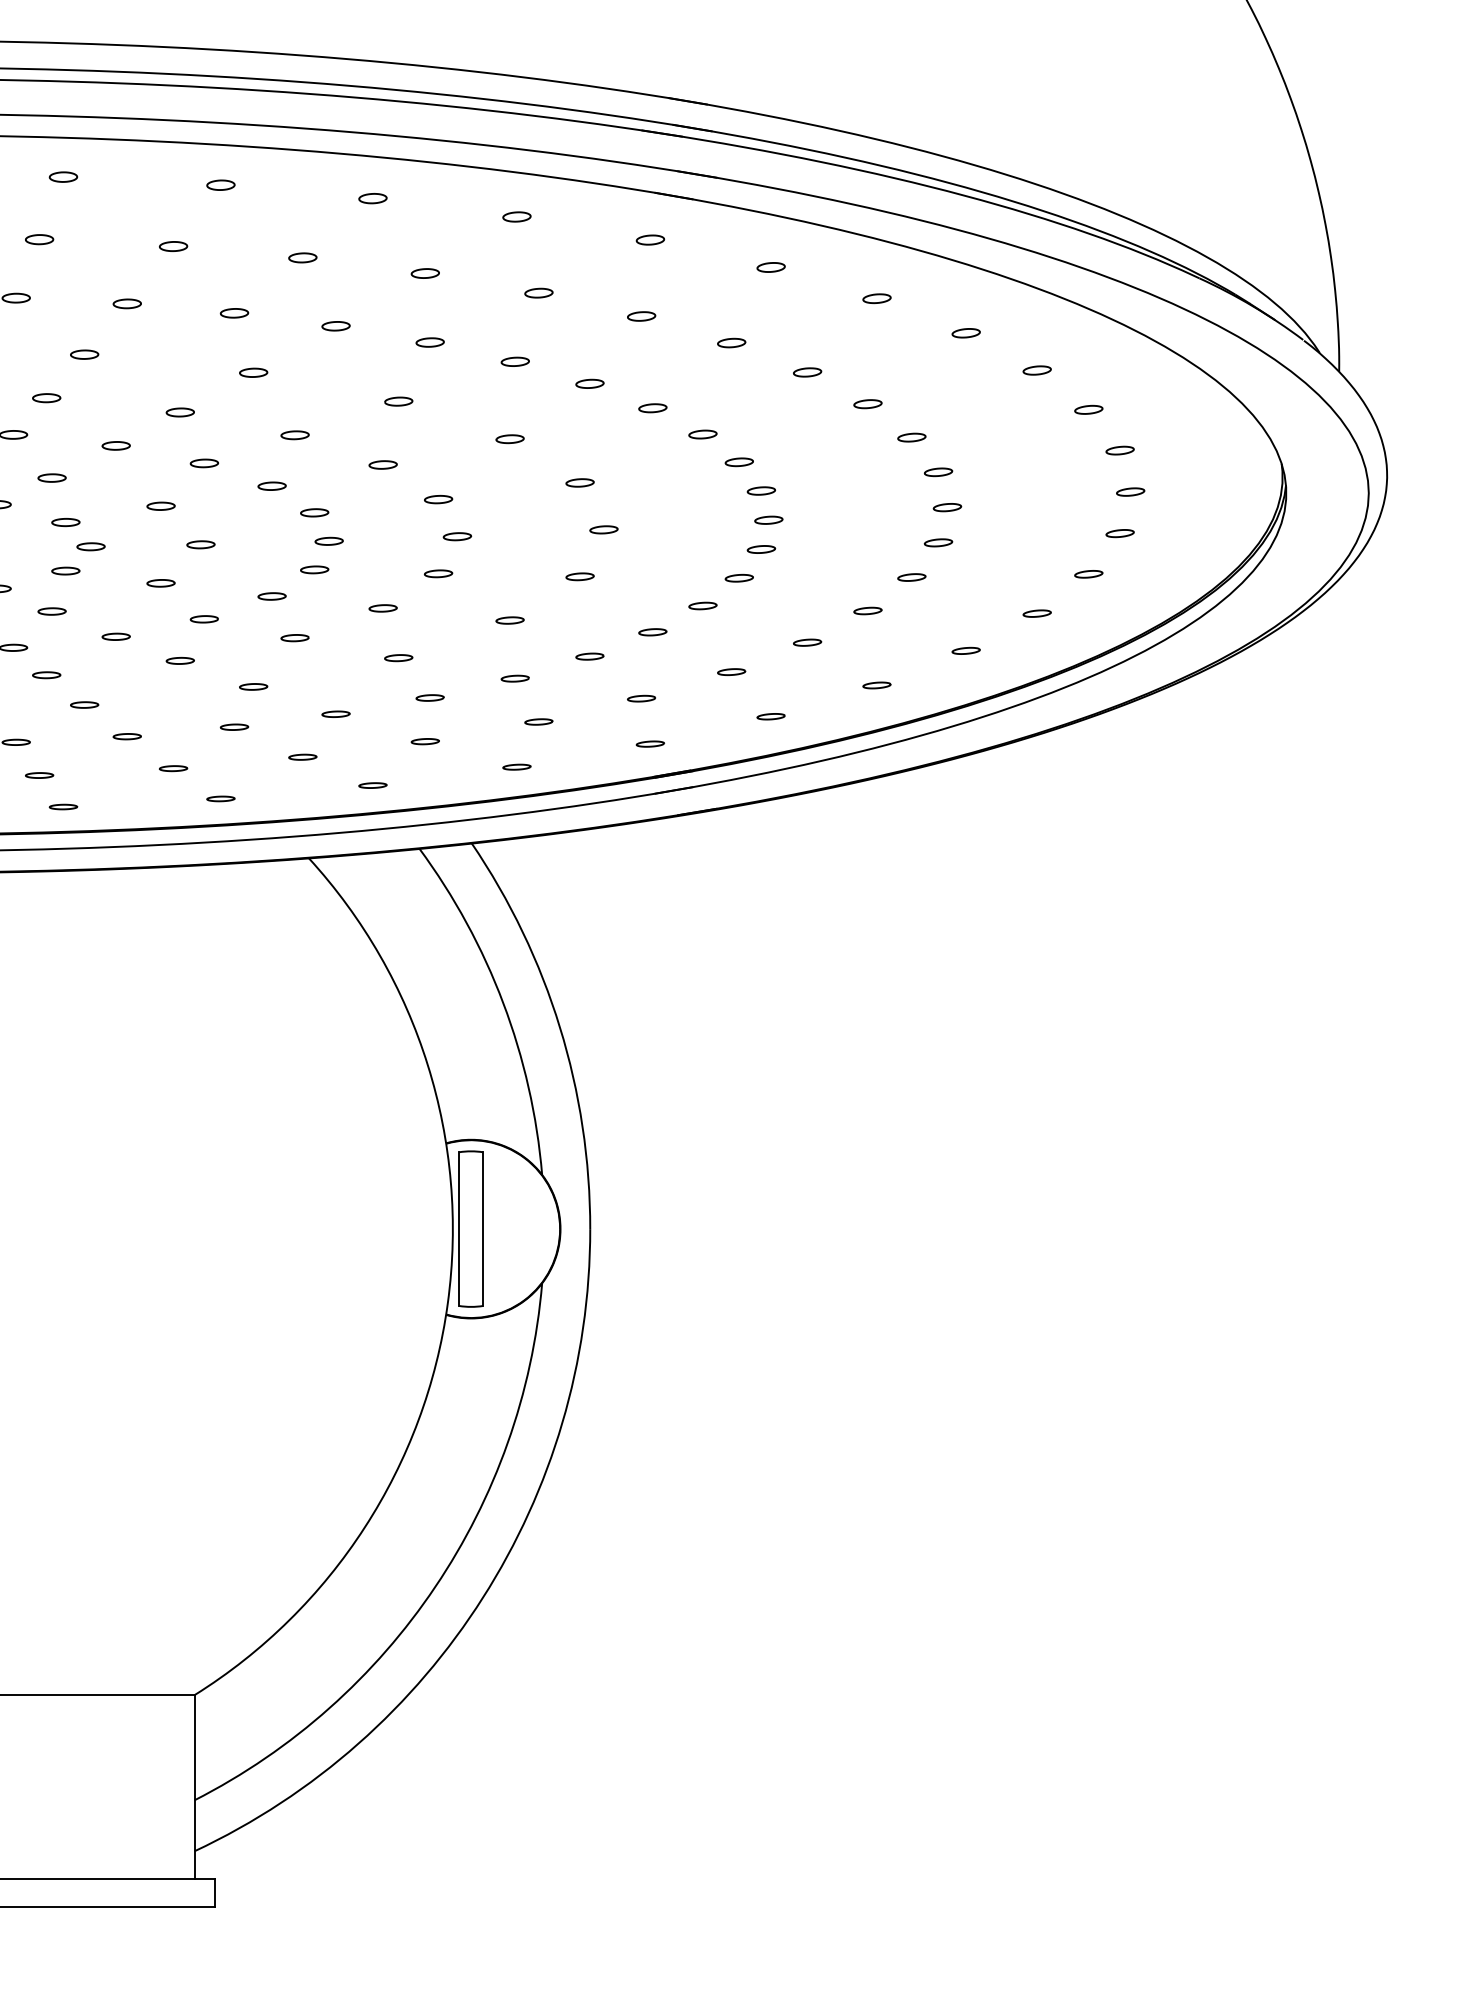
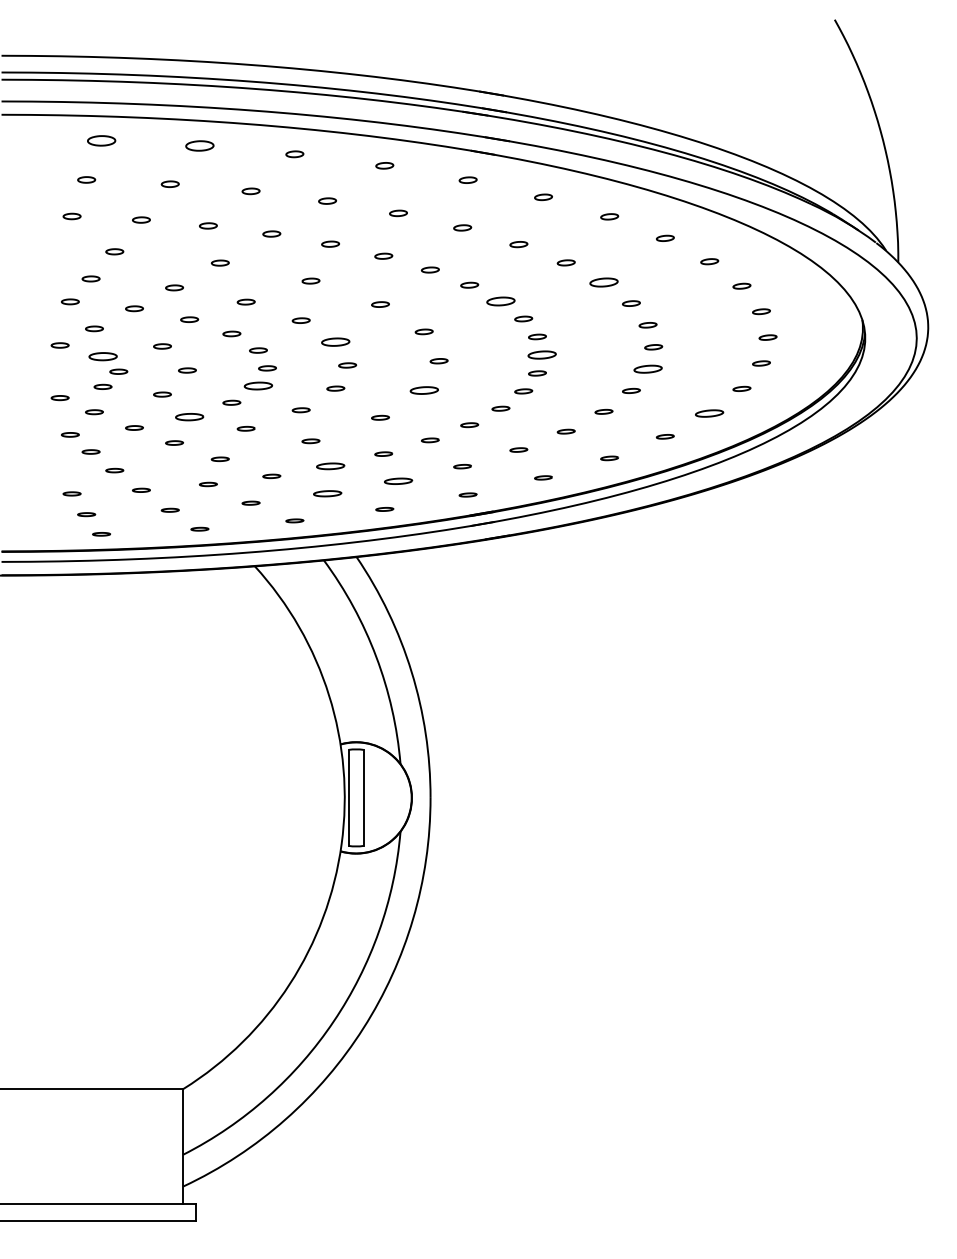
part: (63, 176) -> (101, 140), size x1.6
part: (220, 184) -> (199, 145), size x1.6
part: (867, 403) -> (603, 282), size x1.6
part: (702, 434) -> (500, 301), size x1.6
part: (438, 499) -> (335, 342), size x1.6
part: (767, 520) -> (541, 355), size x1.6
part: (64, 522) -> (102, 356), size x1.6
part: (937, 543) -> (647, 369), size x1.6
part: (314, 570) -> (258, 386), size x1.6
part: (578, 576) -> (423, 390), size x1.6
part: (1036, 613) -> (709, 413), size x1.6
part: (204, 618) -> (189, 416), size x1.6
part: (430, 696) -> (330, 465), size x1.6
part: (538, 720) -> (398, 480), size x1.6
part: (425, 740) -> (327, 492), size x1.6

